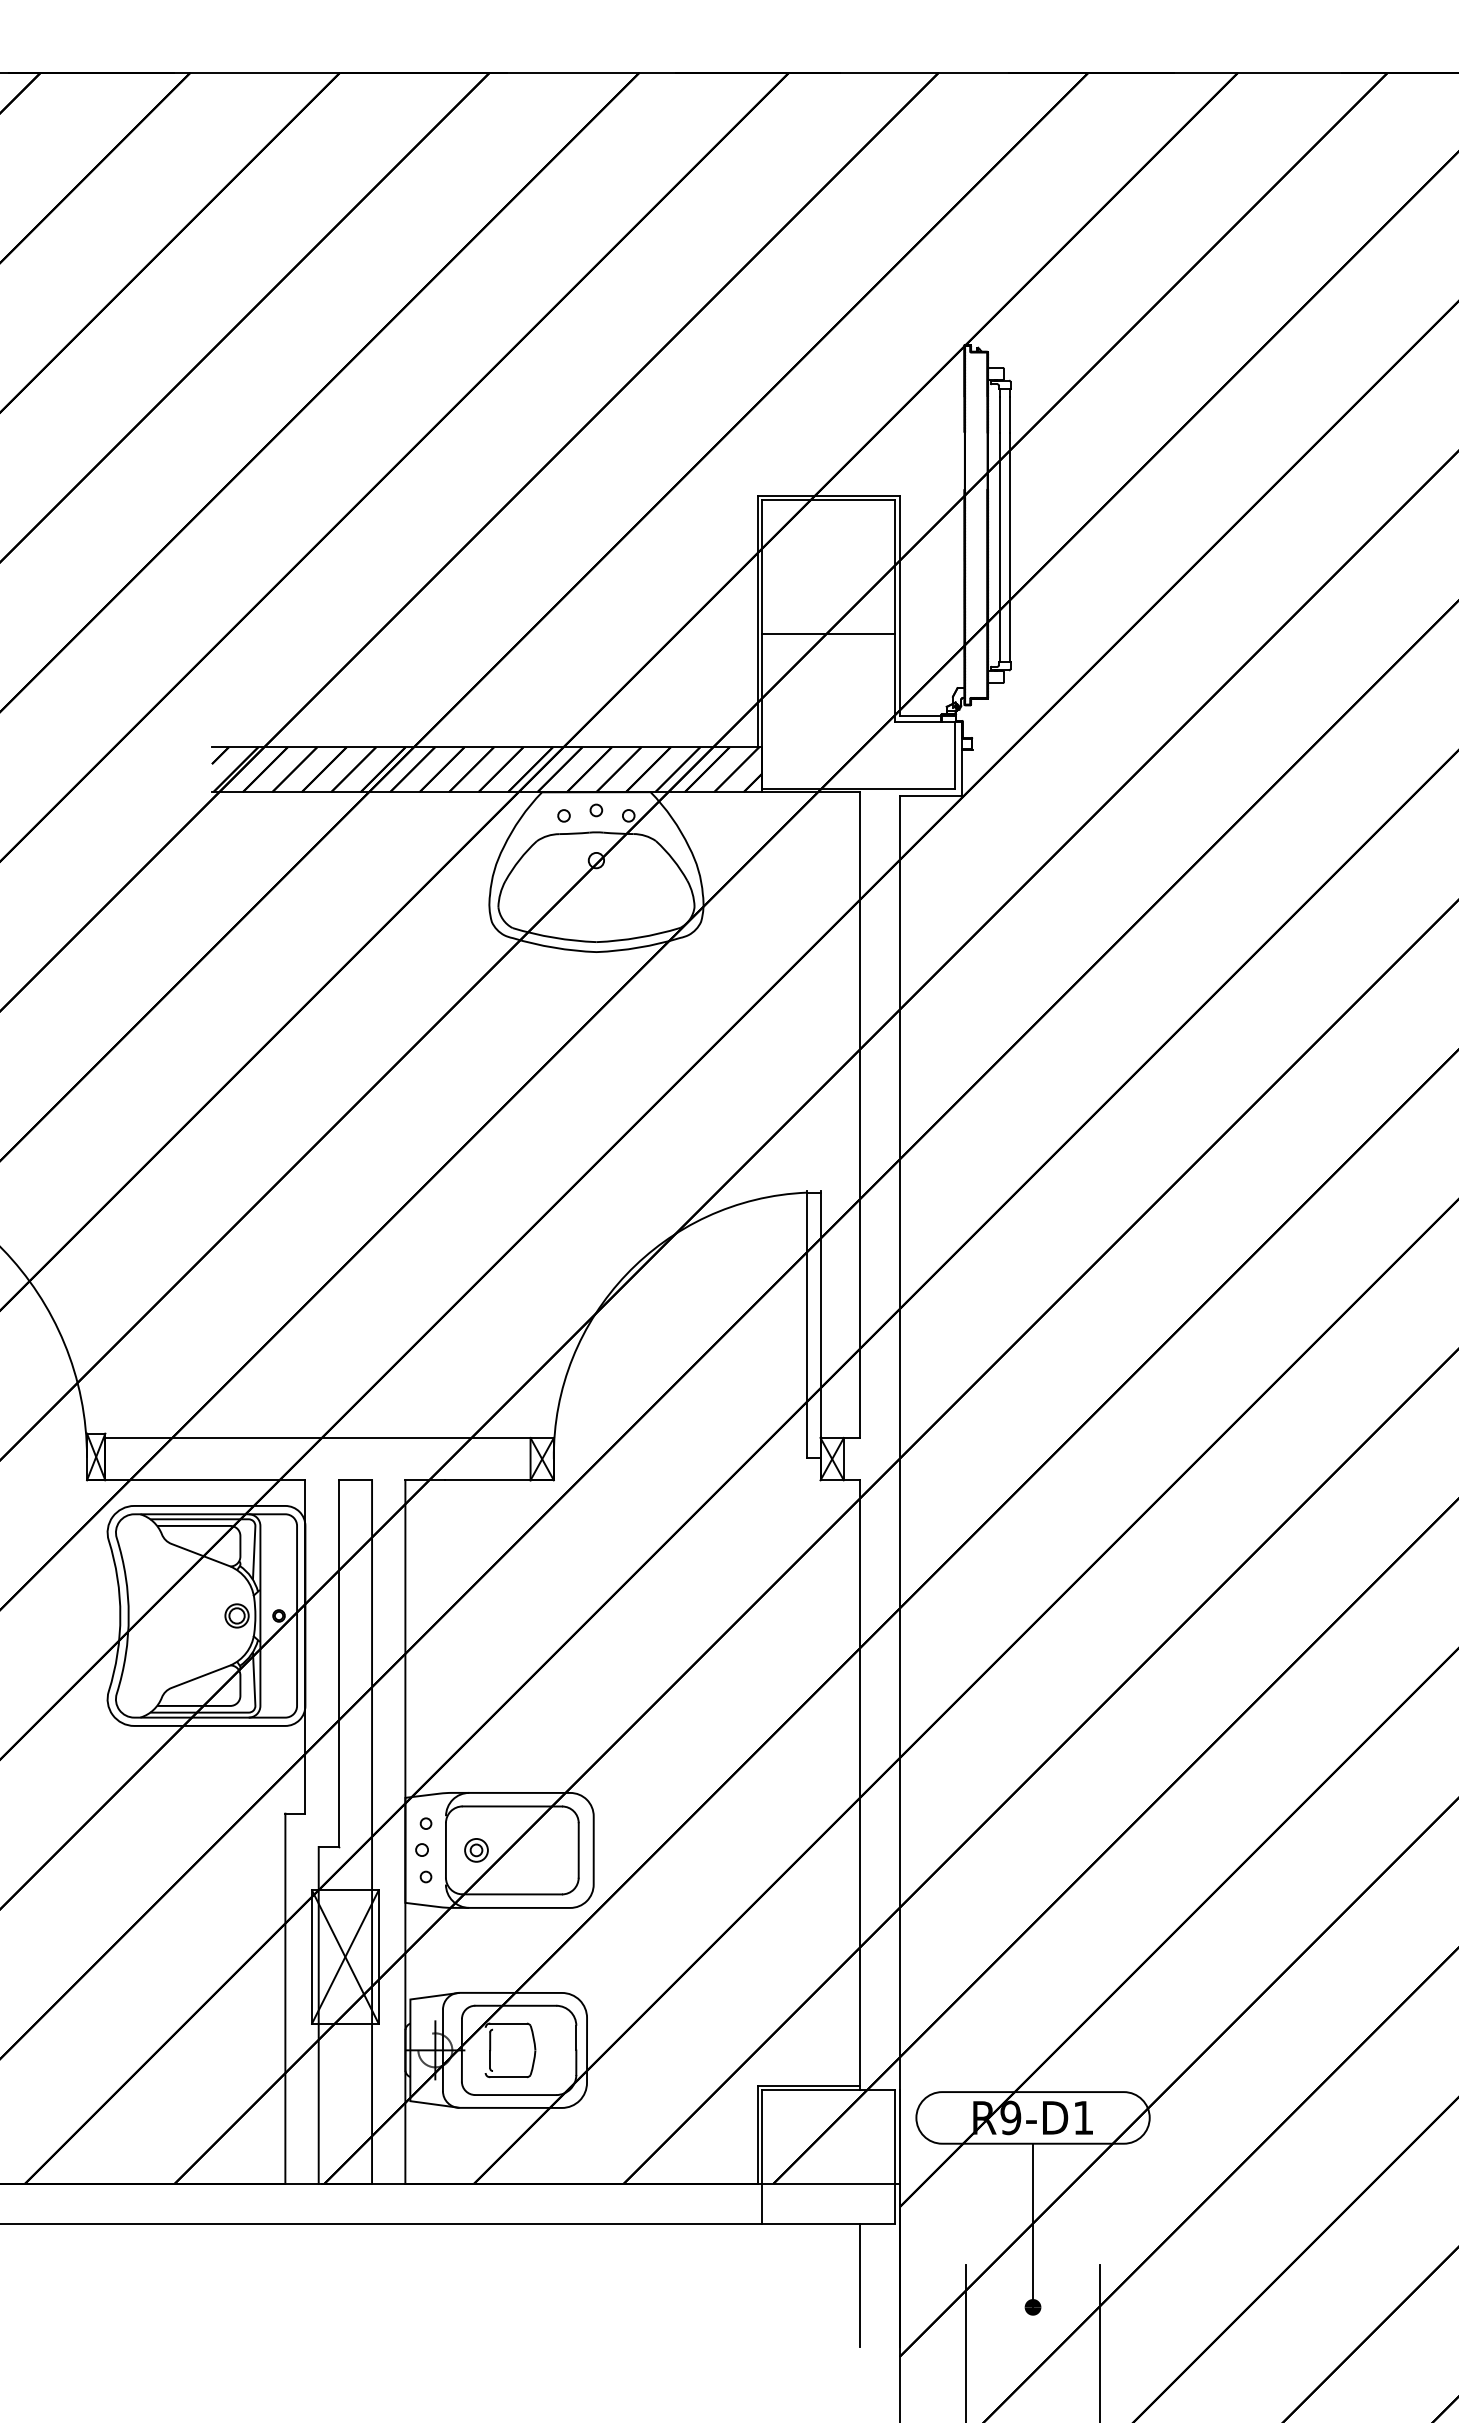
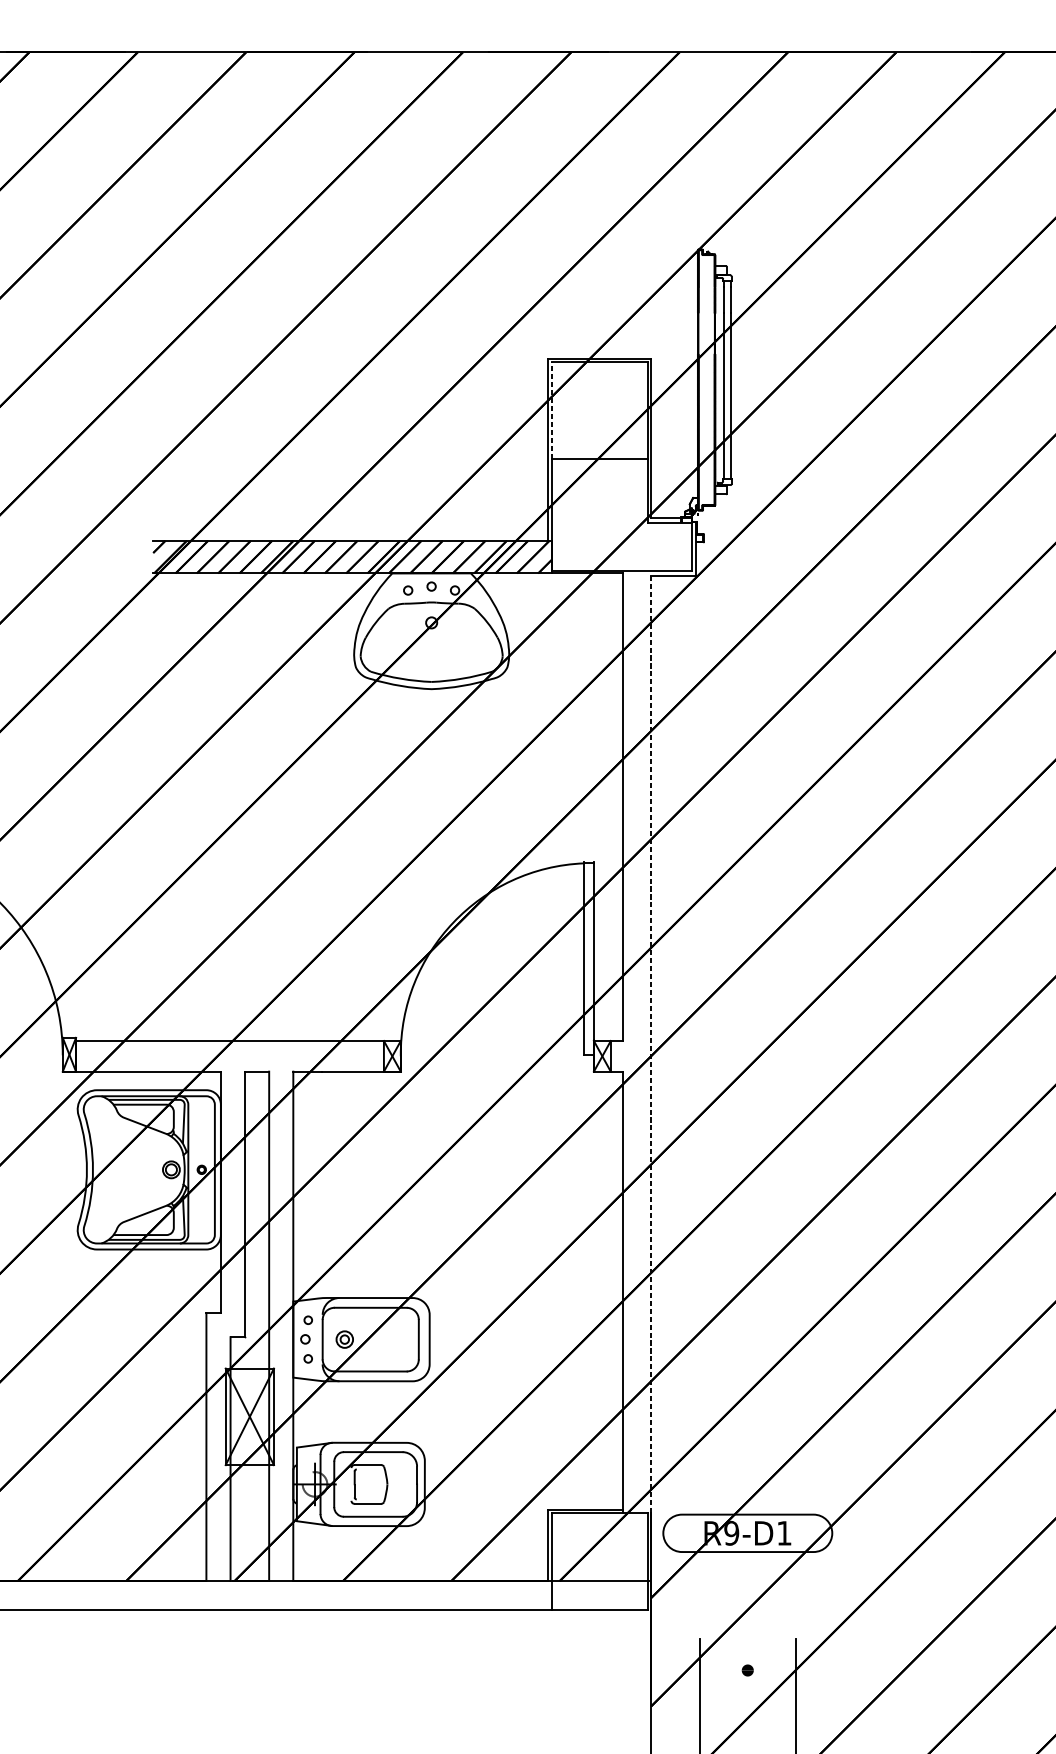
line: (762, 567) -> (551, 410), solid -> dashed
line: (899, 1443) -> (651, 1044), solid -> dashed
line: (1033, 2225) -> (748, 1611), removed
line: (860, 2285) -> (622, 1654), removed

